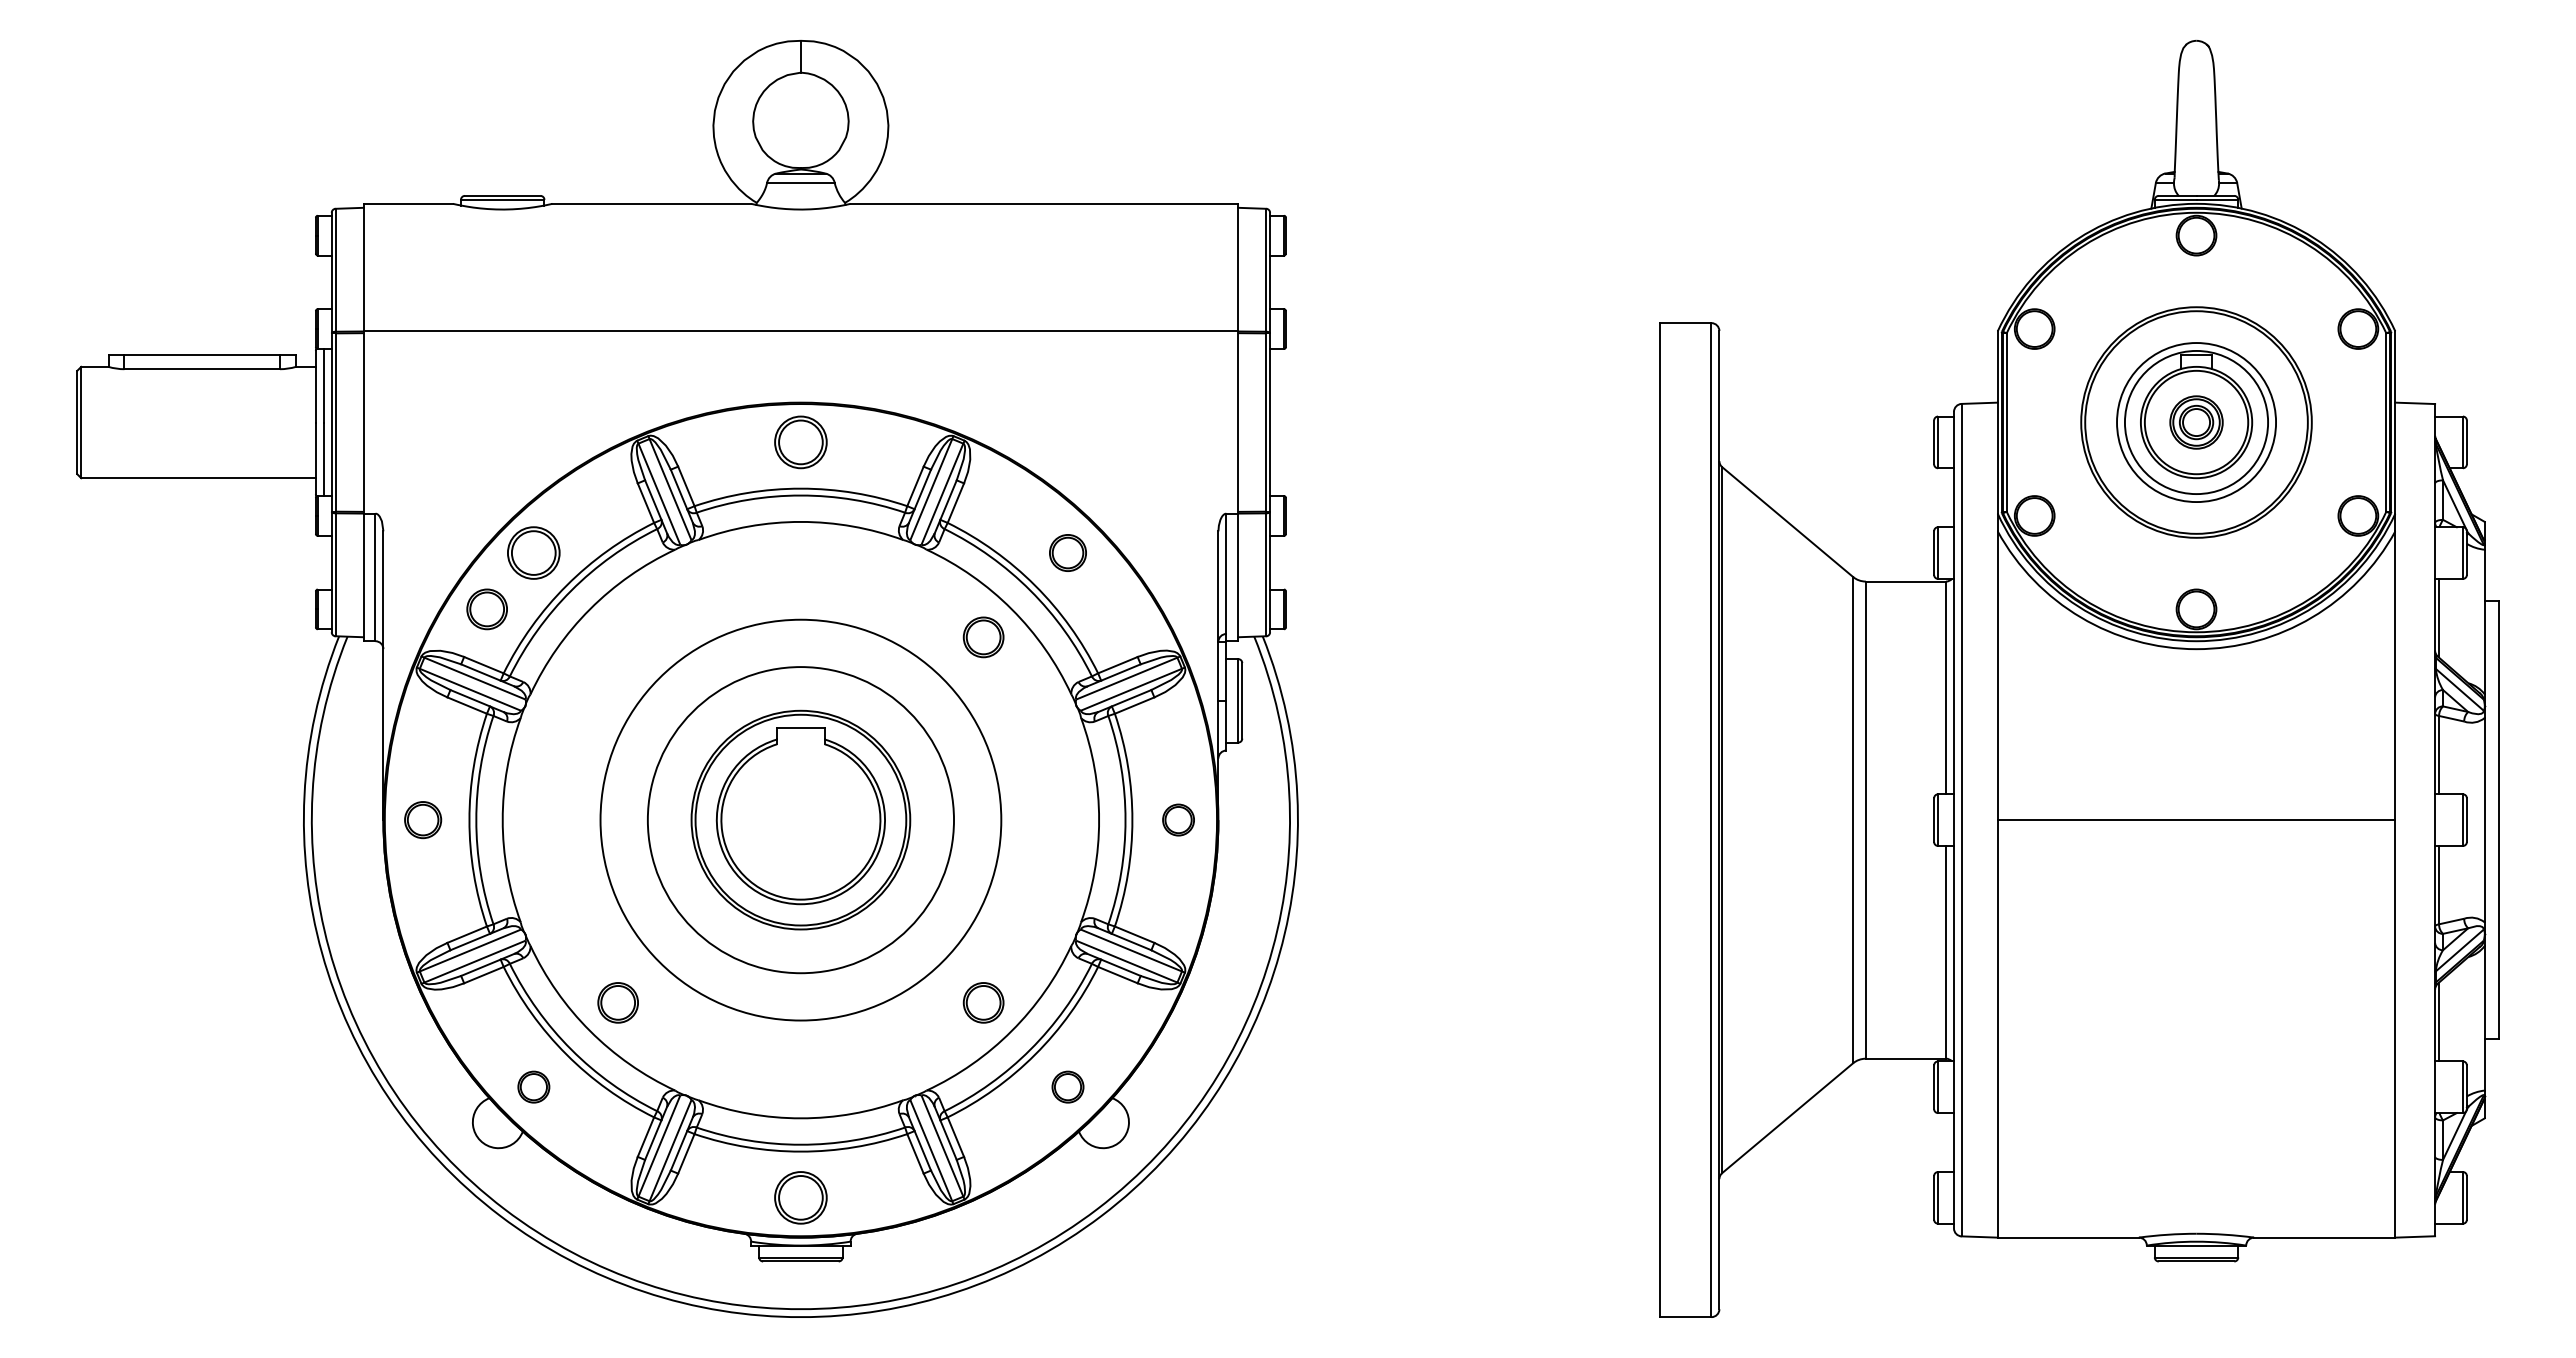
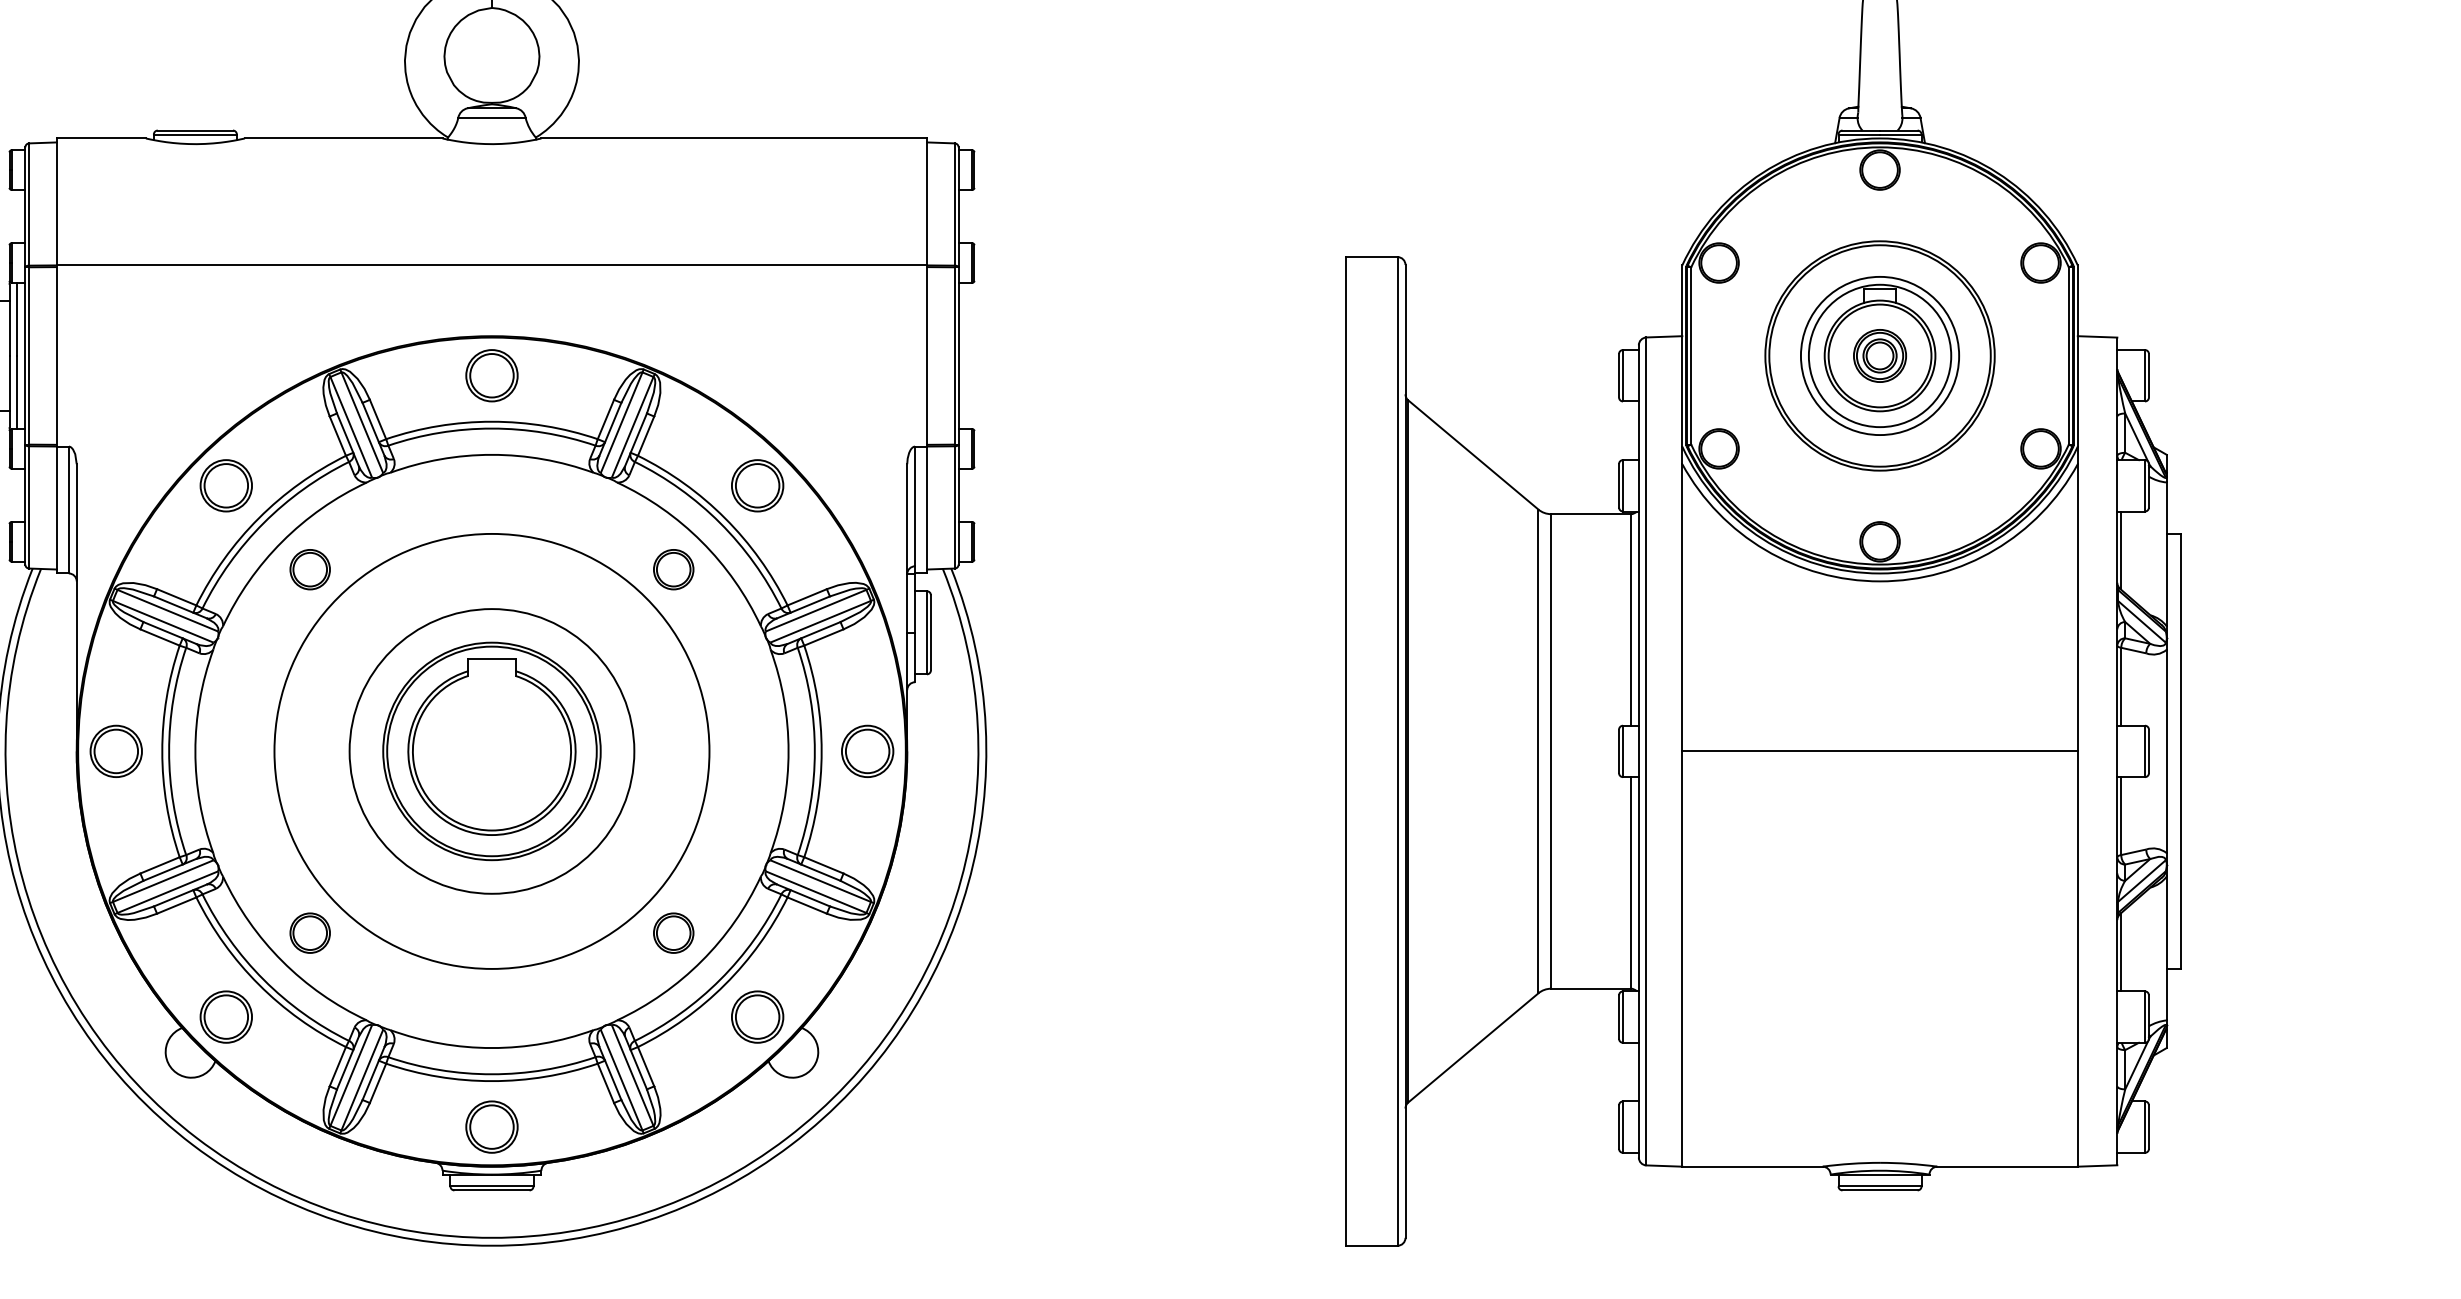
part: (1067, 552) -> (757, 485), size x1.43
part: (486, 609) -> (309, 569), moved
part: (422, 819) -> (115, 750), size x1.43
circle: (800, 819) -> (491, 750), size x1.43
part: (1178, 819) -> (867, 750), size x1.67
circle: (800, 820) -> (491, 751), size x0.71
part: (533, 1086) -> (226, 1016), size x1.67
part: (1067, 1086) -> (757, 1016), size x1.67

